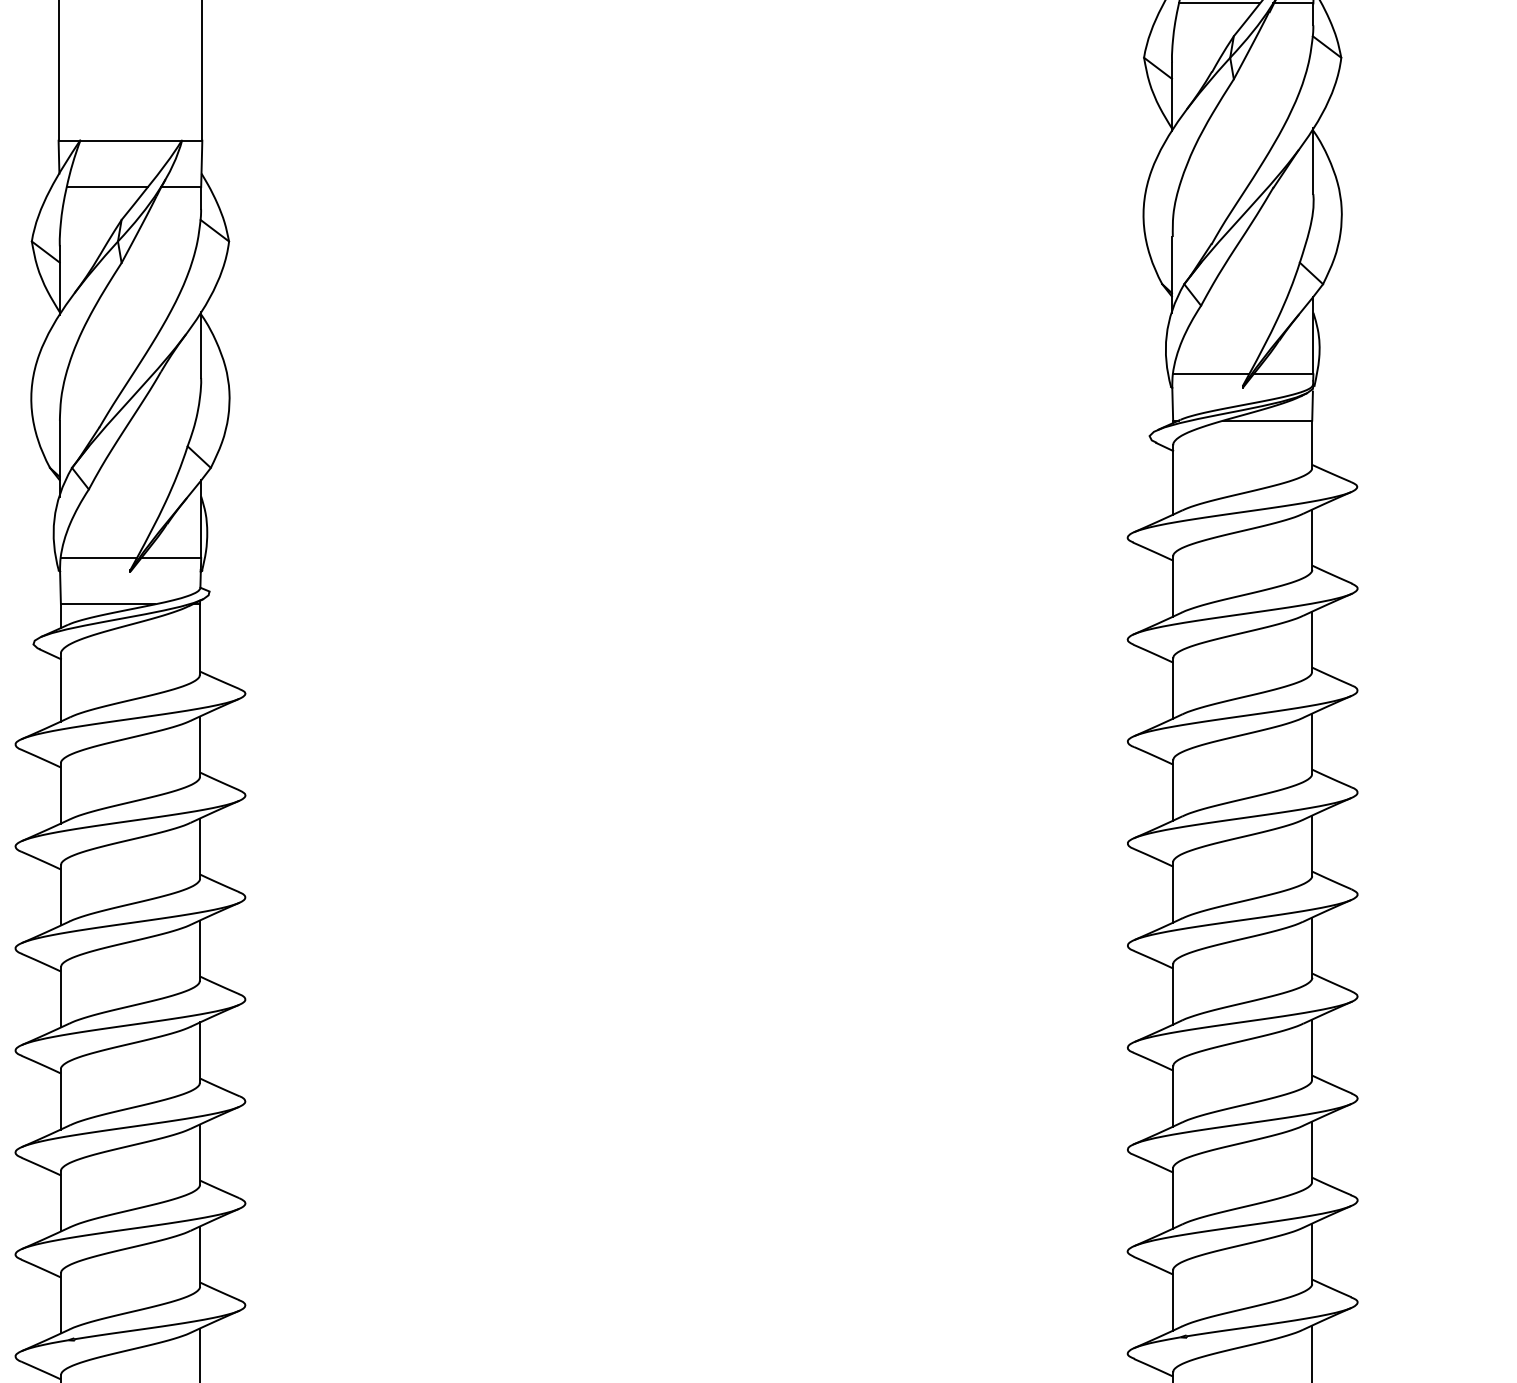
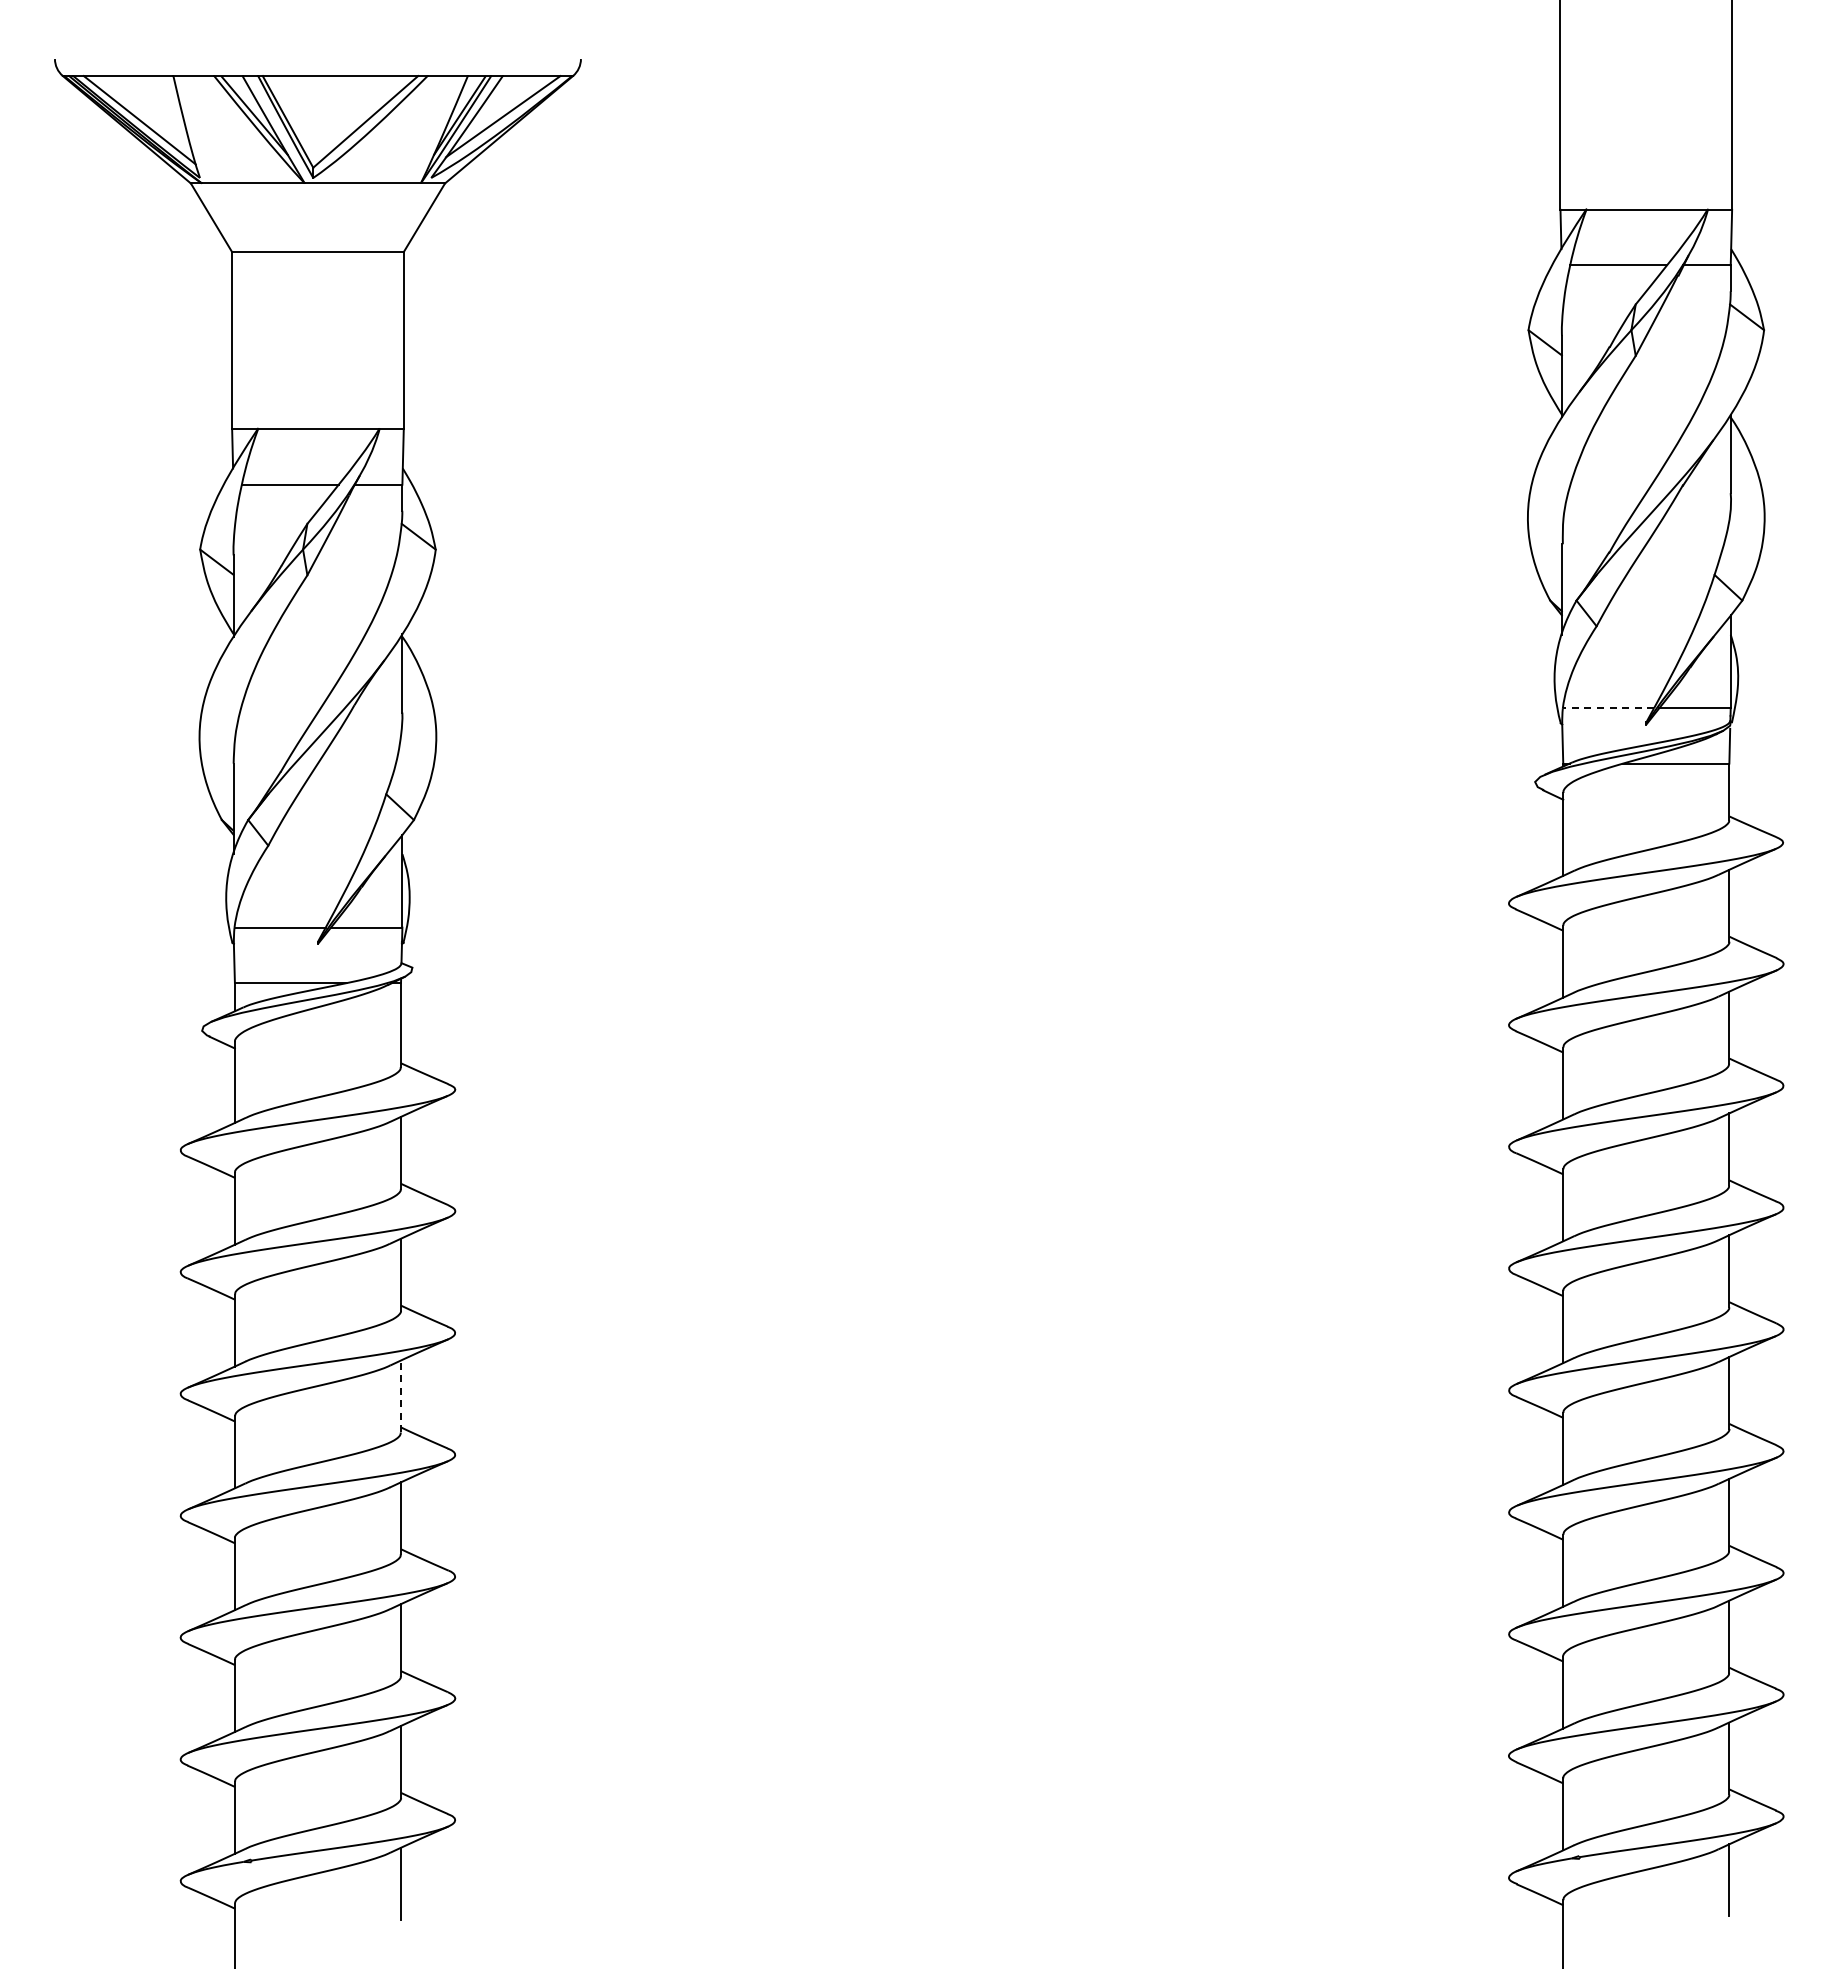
line: (1211, 374) -> (1608, 708), solid -> dashed
line: (200, 950) -> (401, 1396), solid -> dashed

